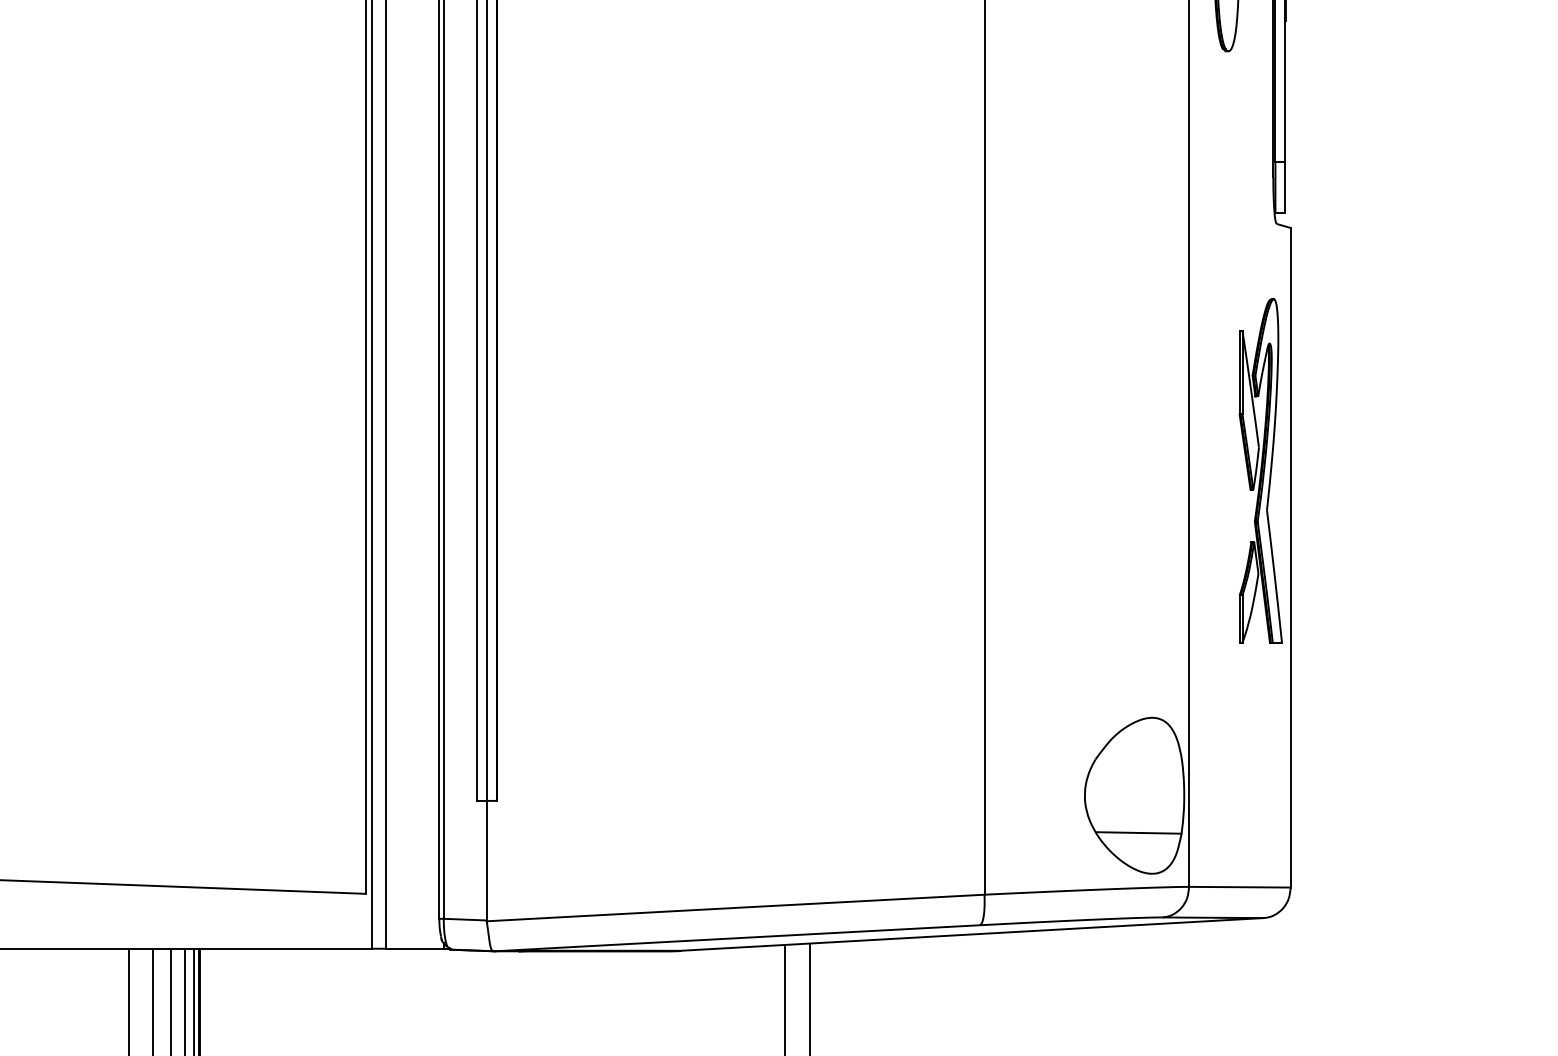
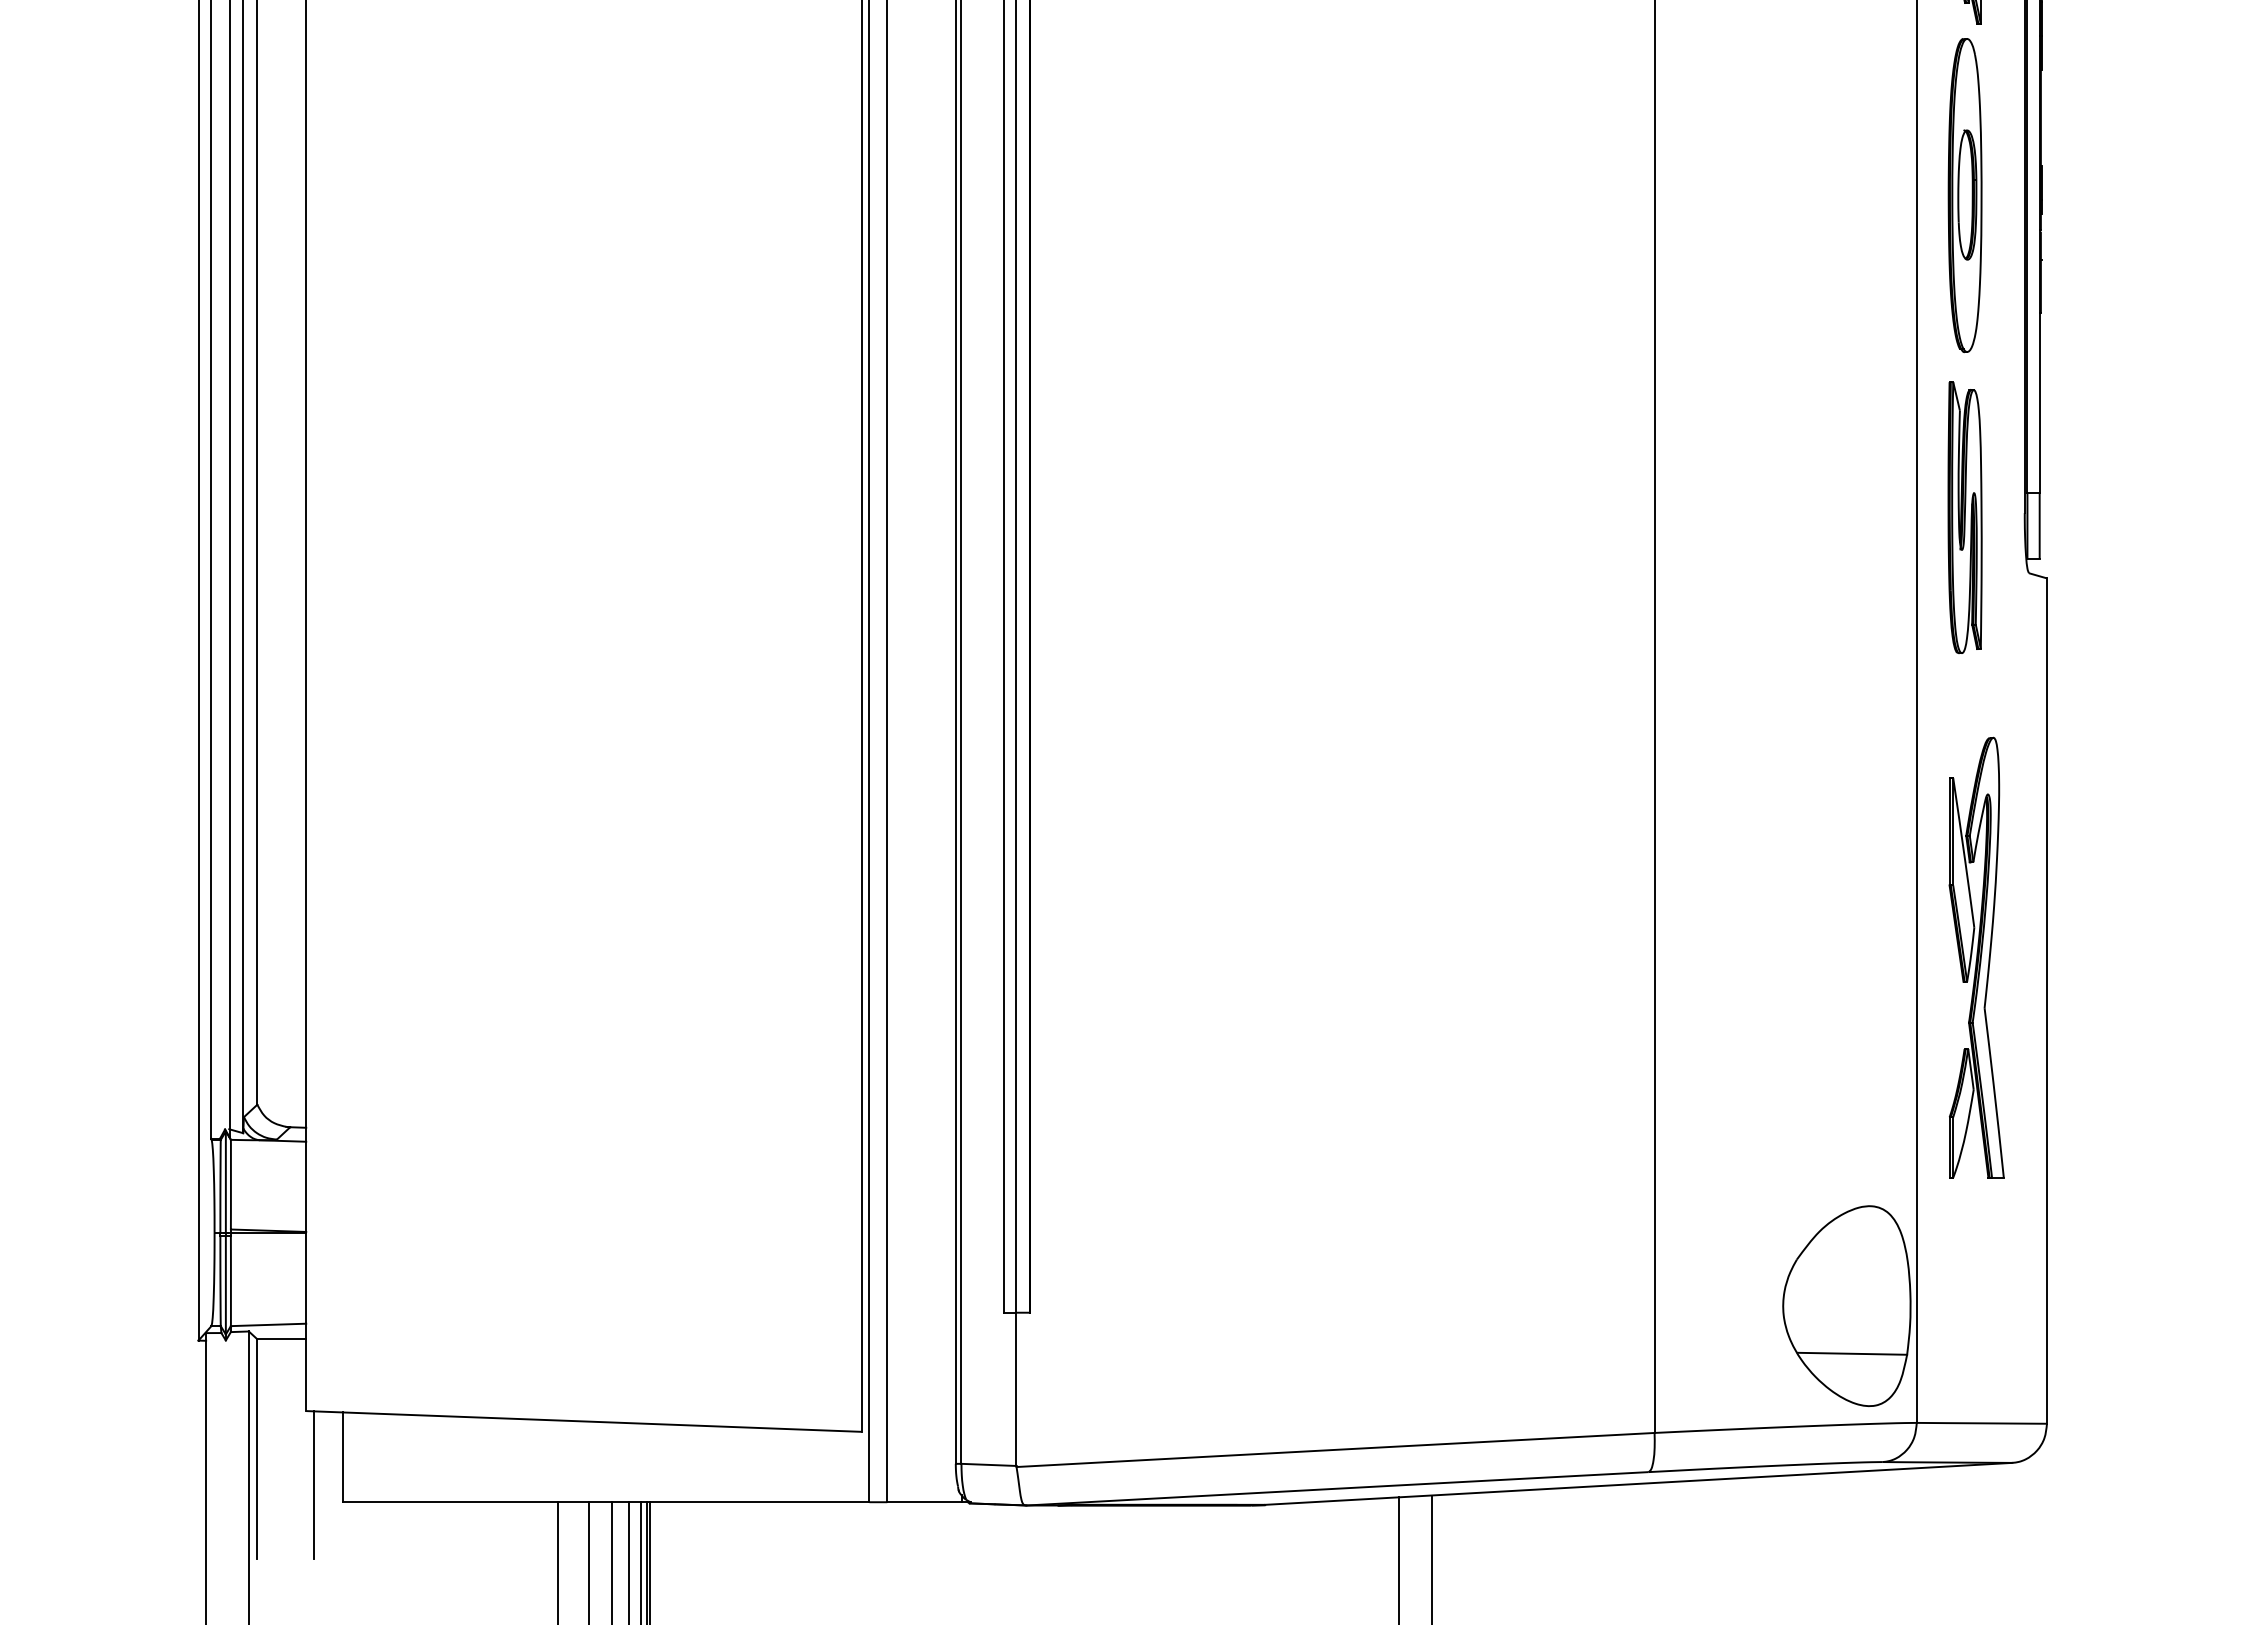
part: (1226, 180) -> (1964, 517), added
part: (1260, 470) -> (1976, 957), moved

